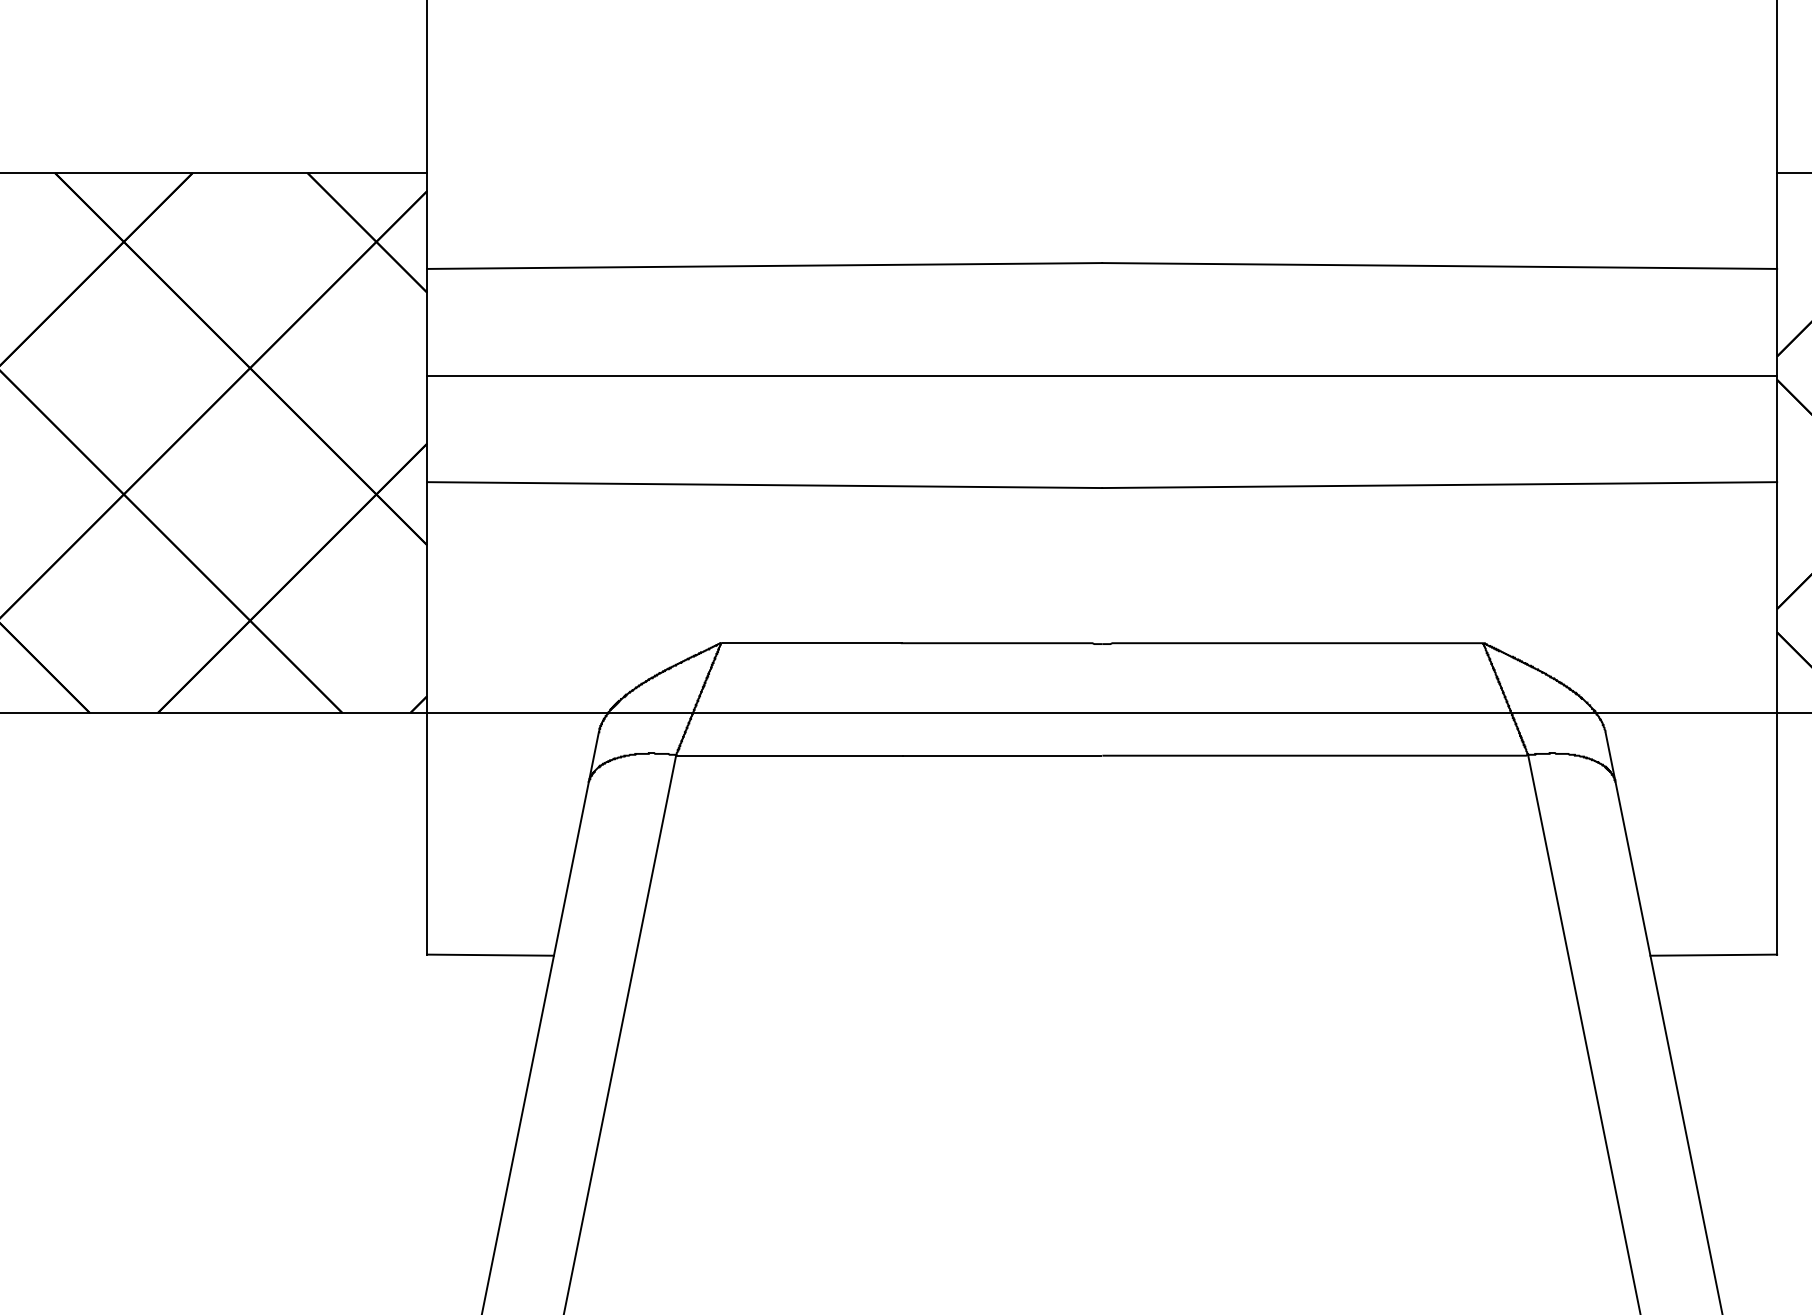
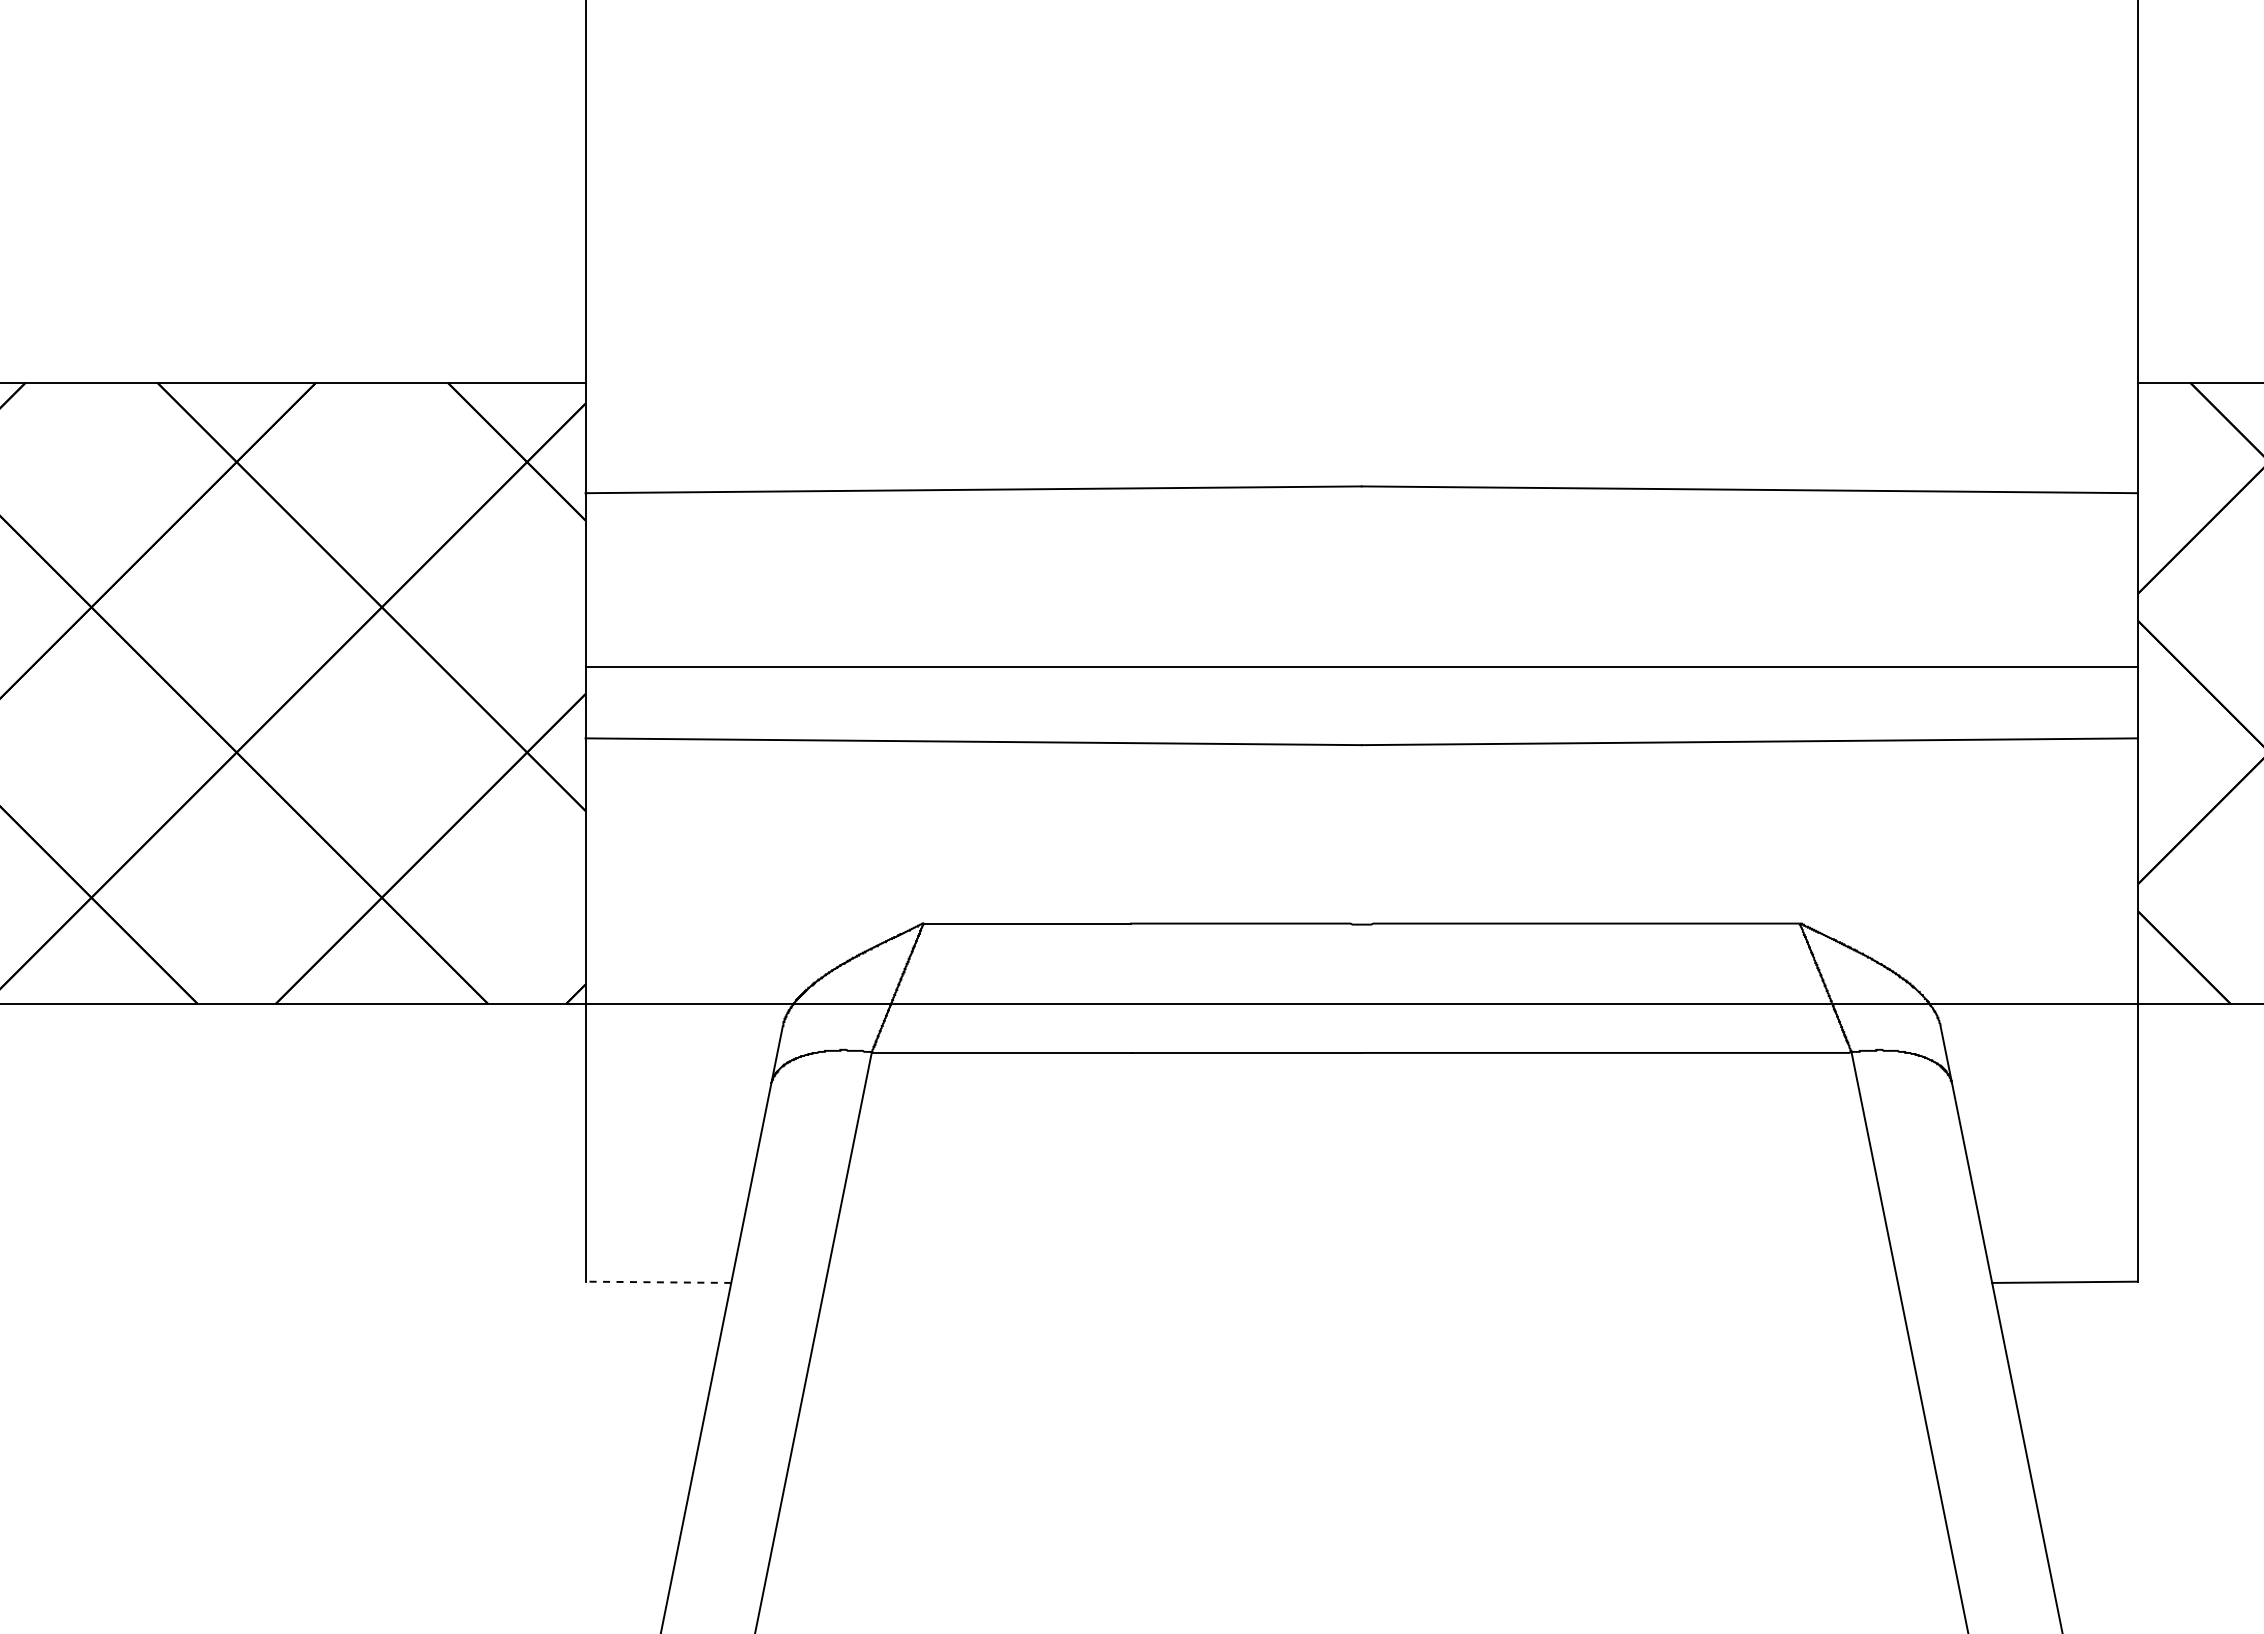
line: (1102, 375) -> (1361, 666), moved
line: (490, 955) -> (658, 1282), solid -> dashed

